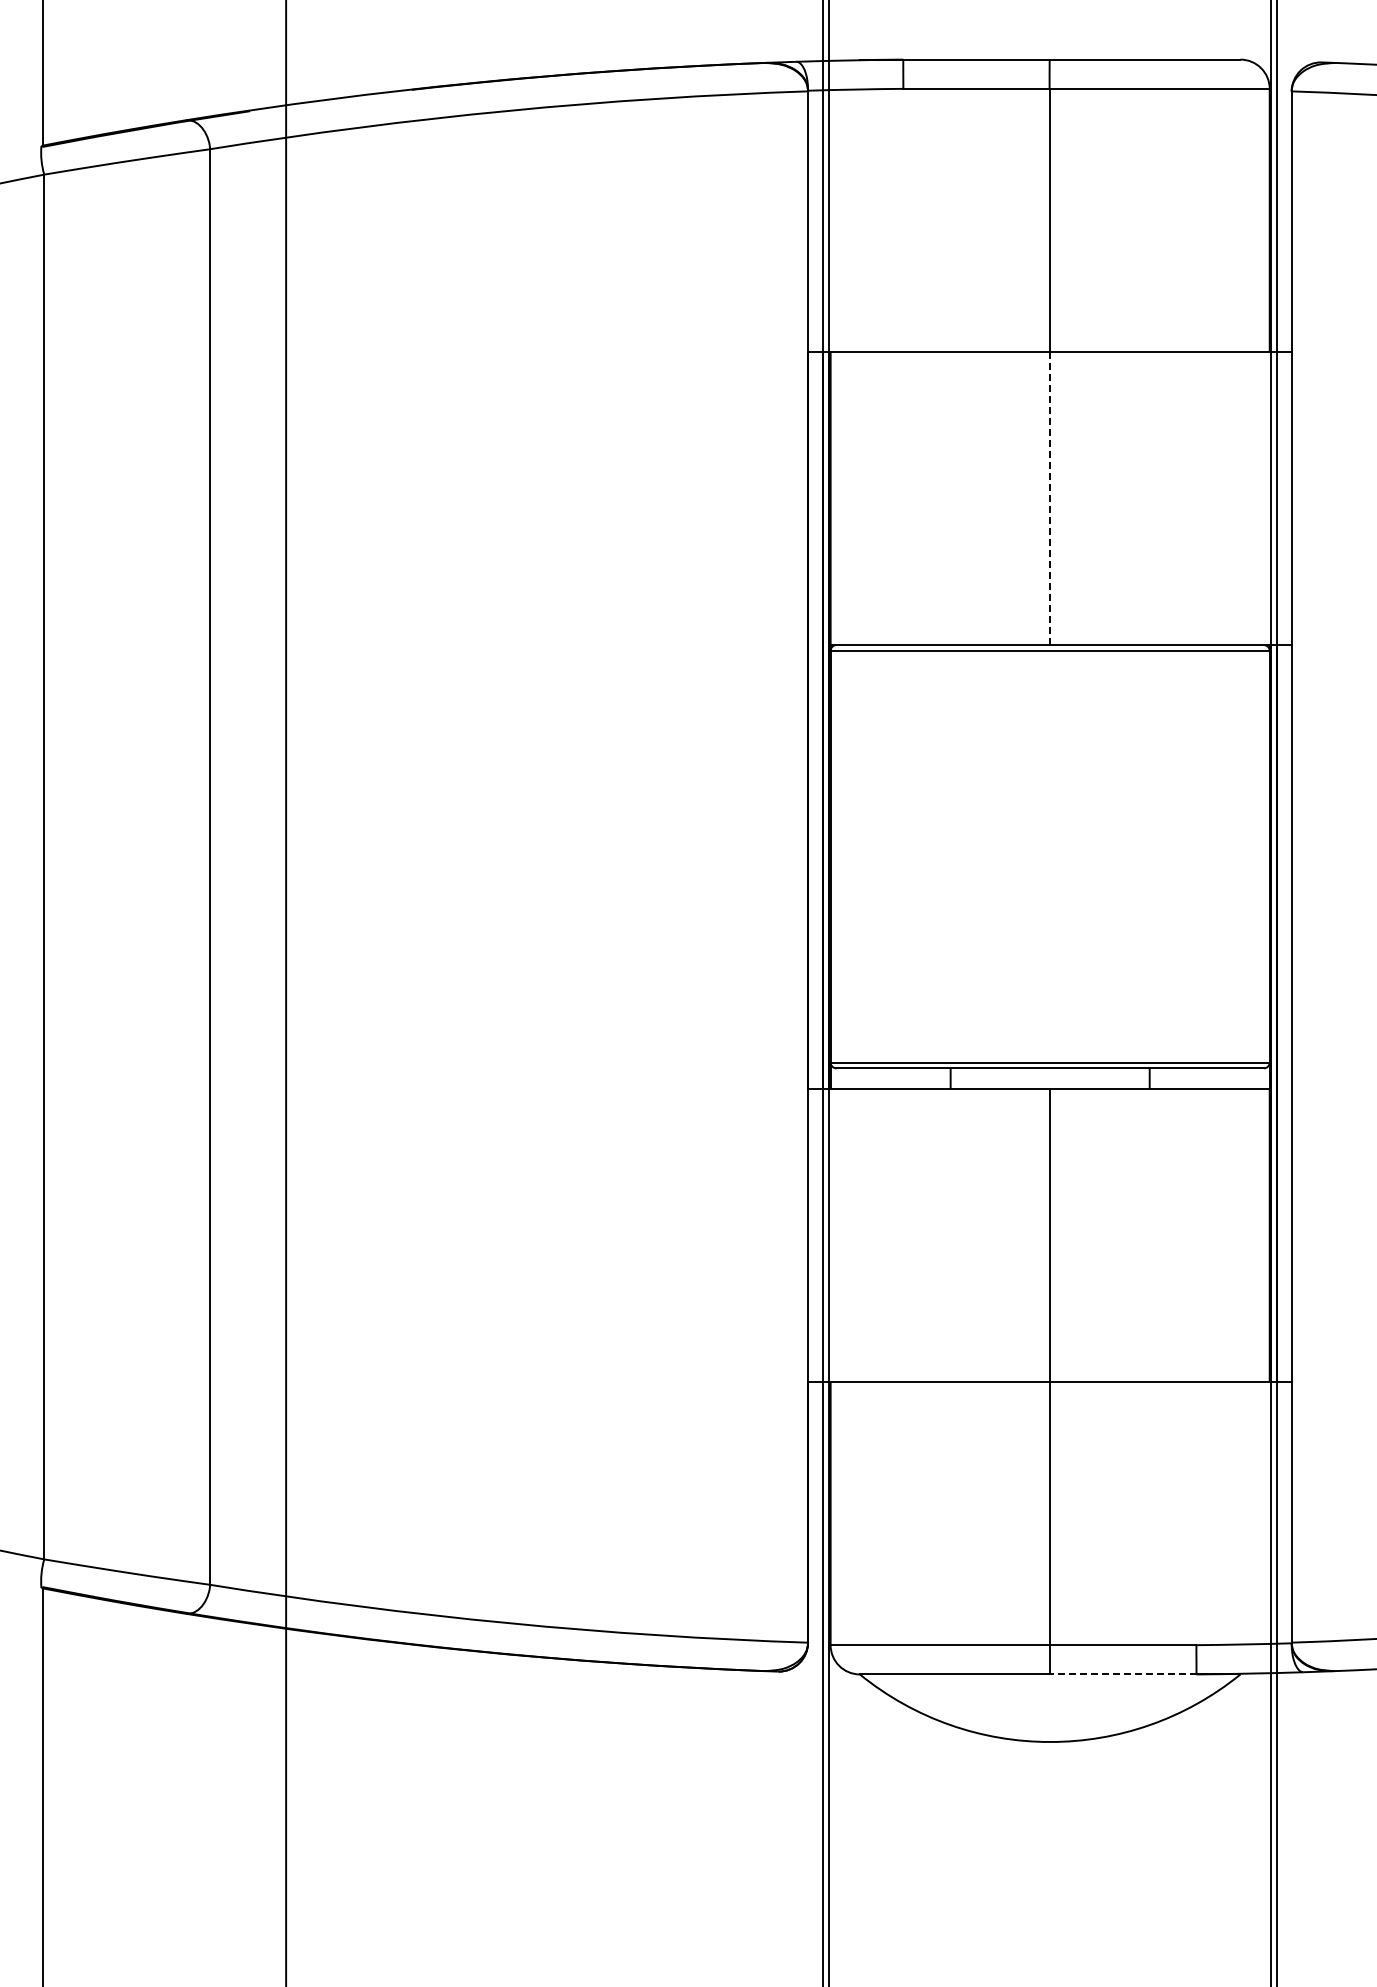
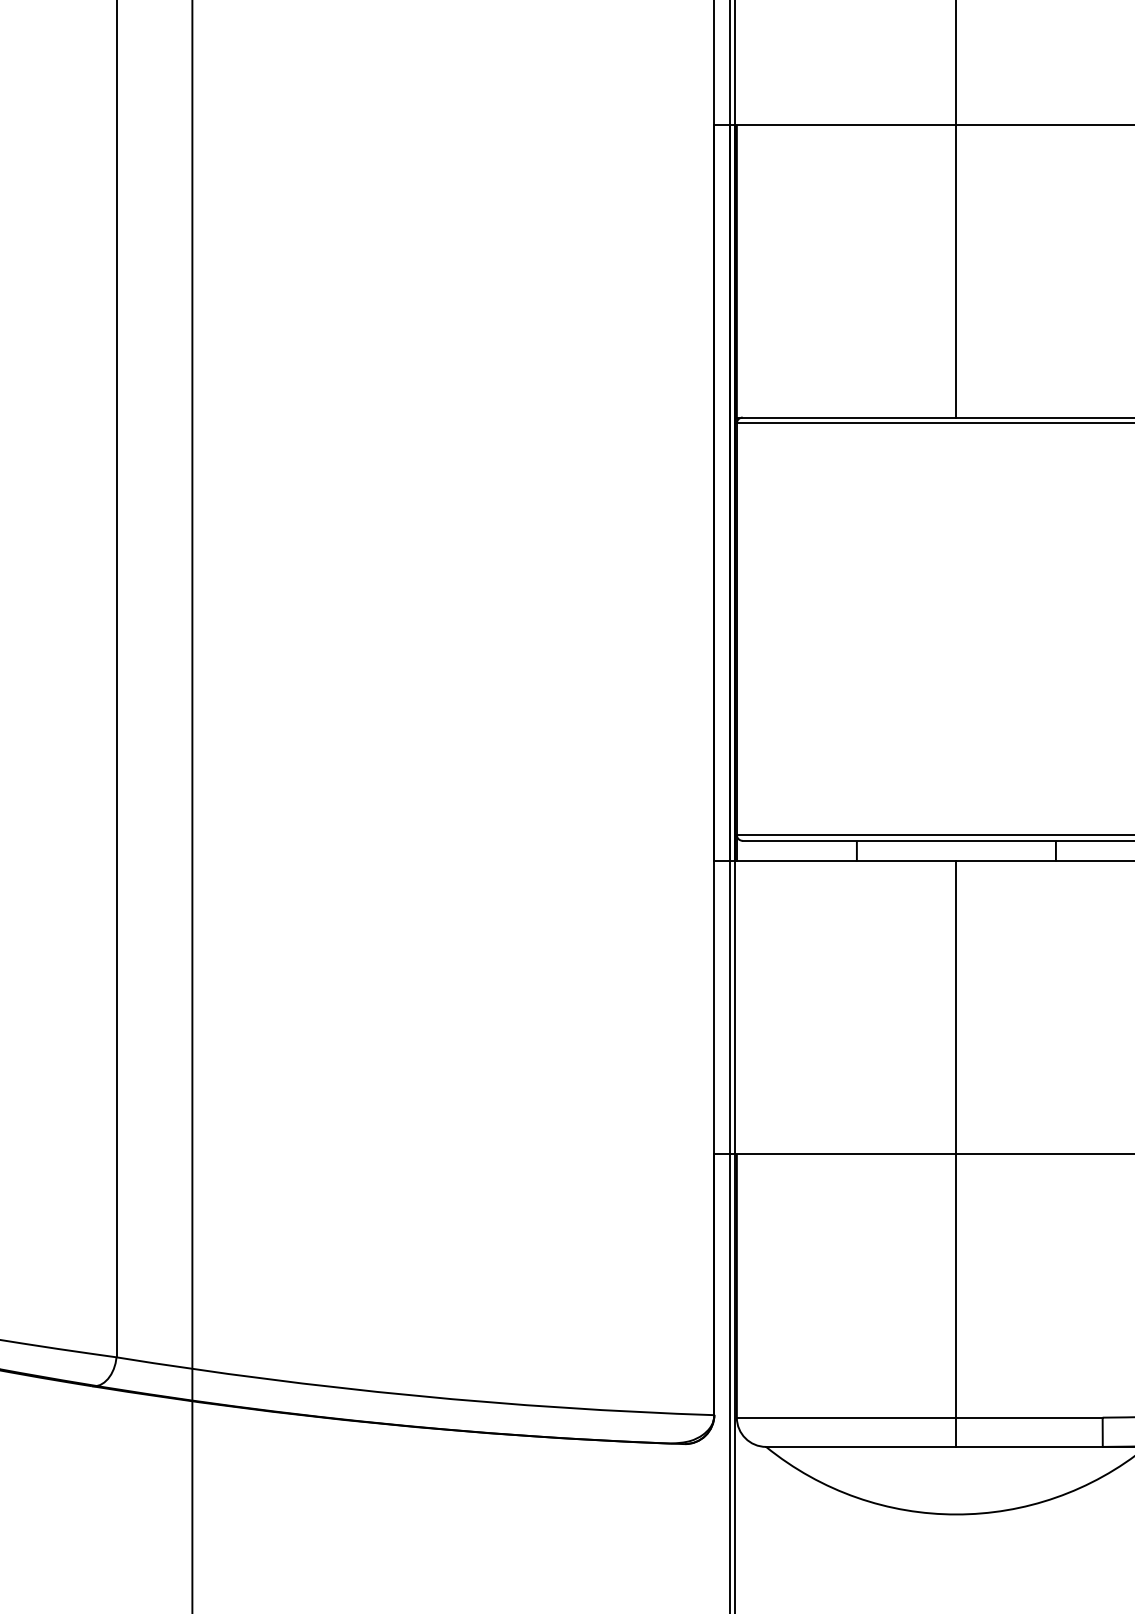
line: (1050, 499) -> (956, 271), dashed -> solid
line: (1122, 1674) -> (1028, 1446), dashed -> solid

